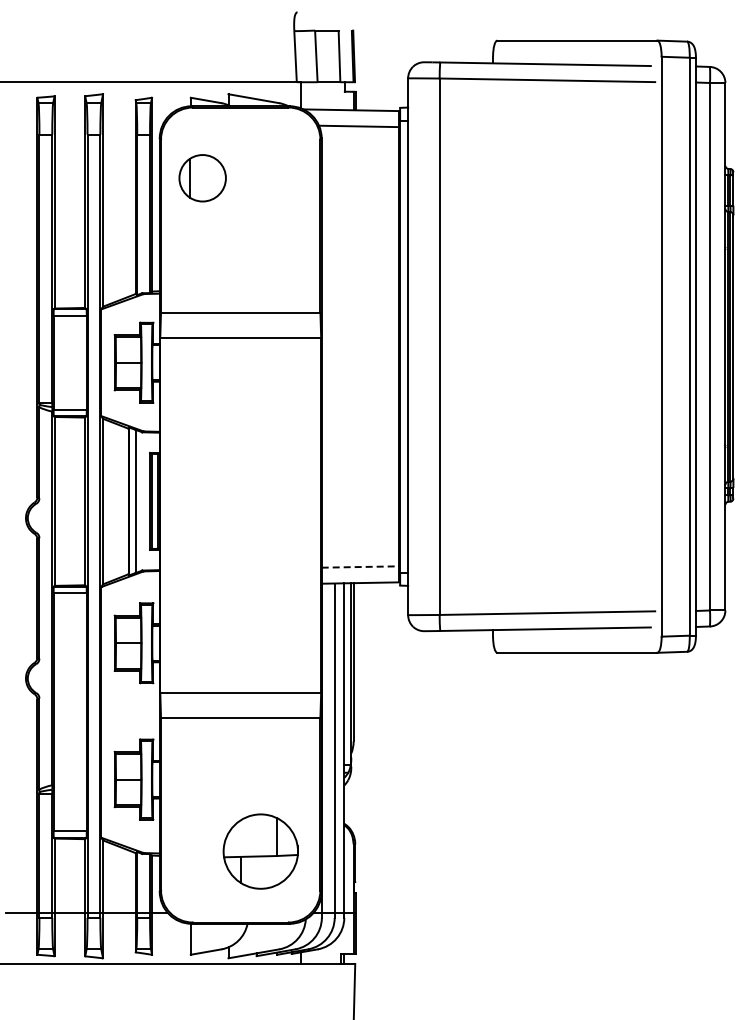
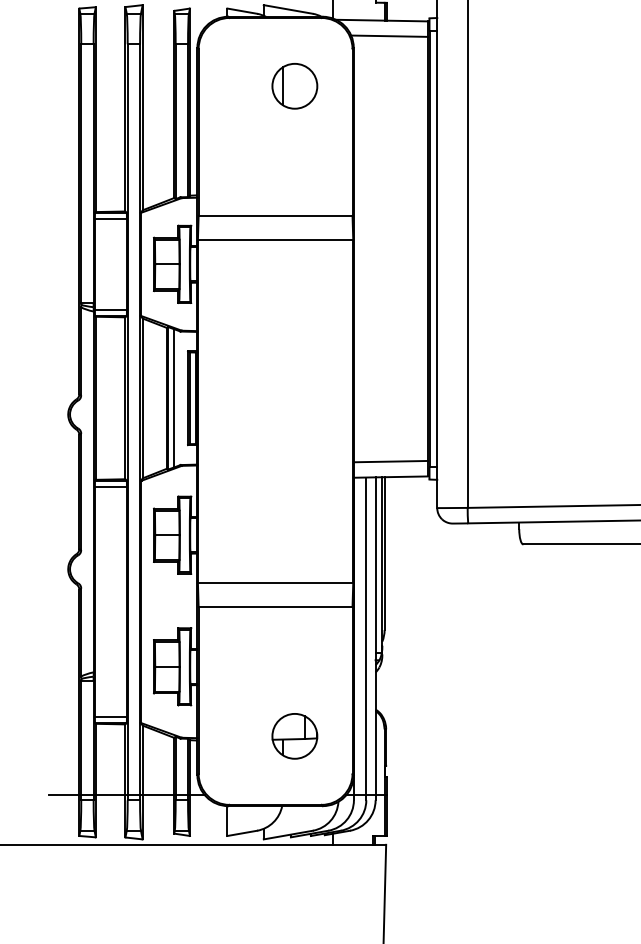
part: (202, 178) -> (294, 86), moved
line: (360, 567) -> (391, 462), dashed -> solid
part: (260, 851) -> (294, 736), size x0.62

